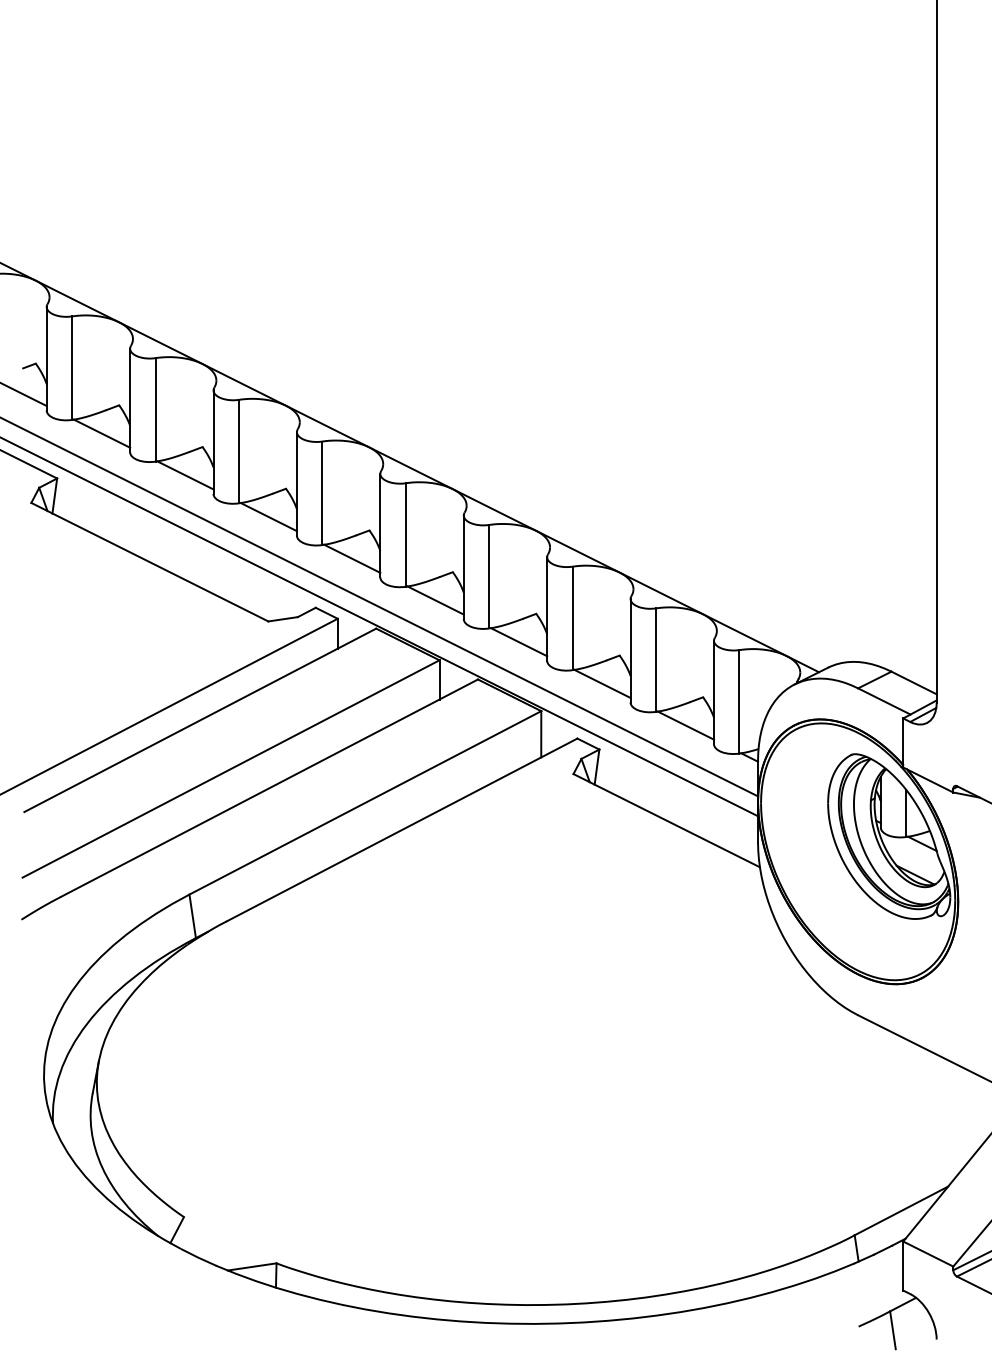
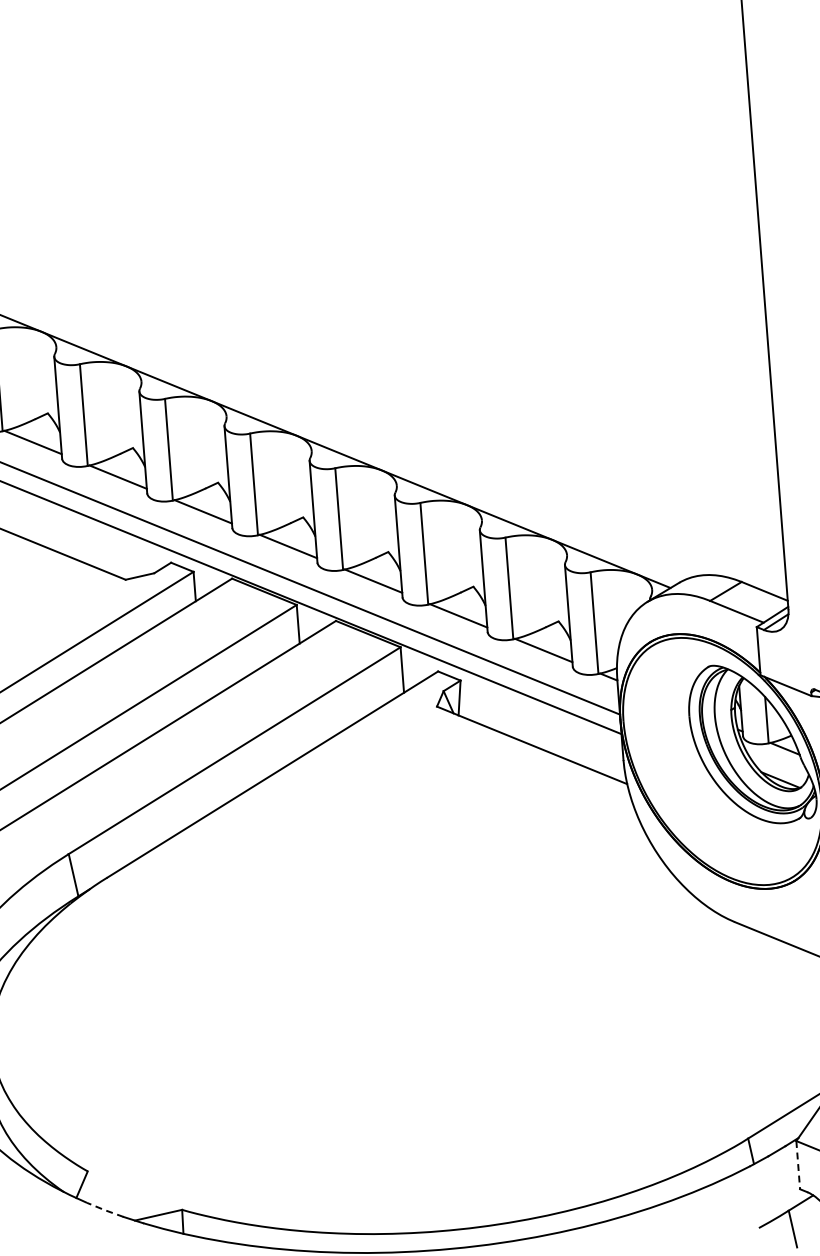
line: (198, 1257) -> (105, 1210), solid -> dashed
line: (903, 1266) -> (798, 1165), solid -> dashed

